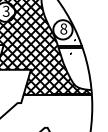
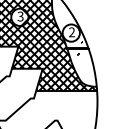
text: (64, 29) -> (72, 32), 8 -> 2

